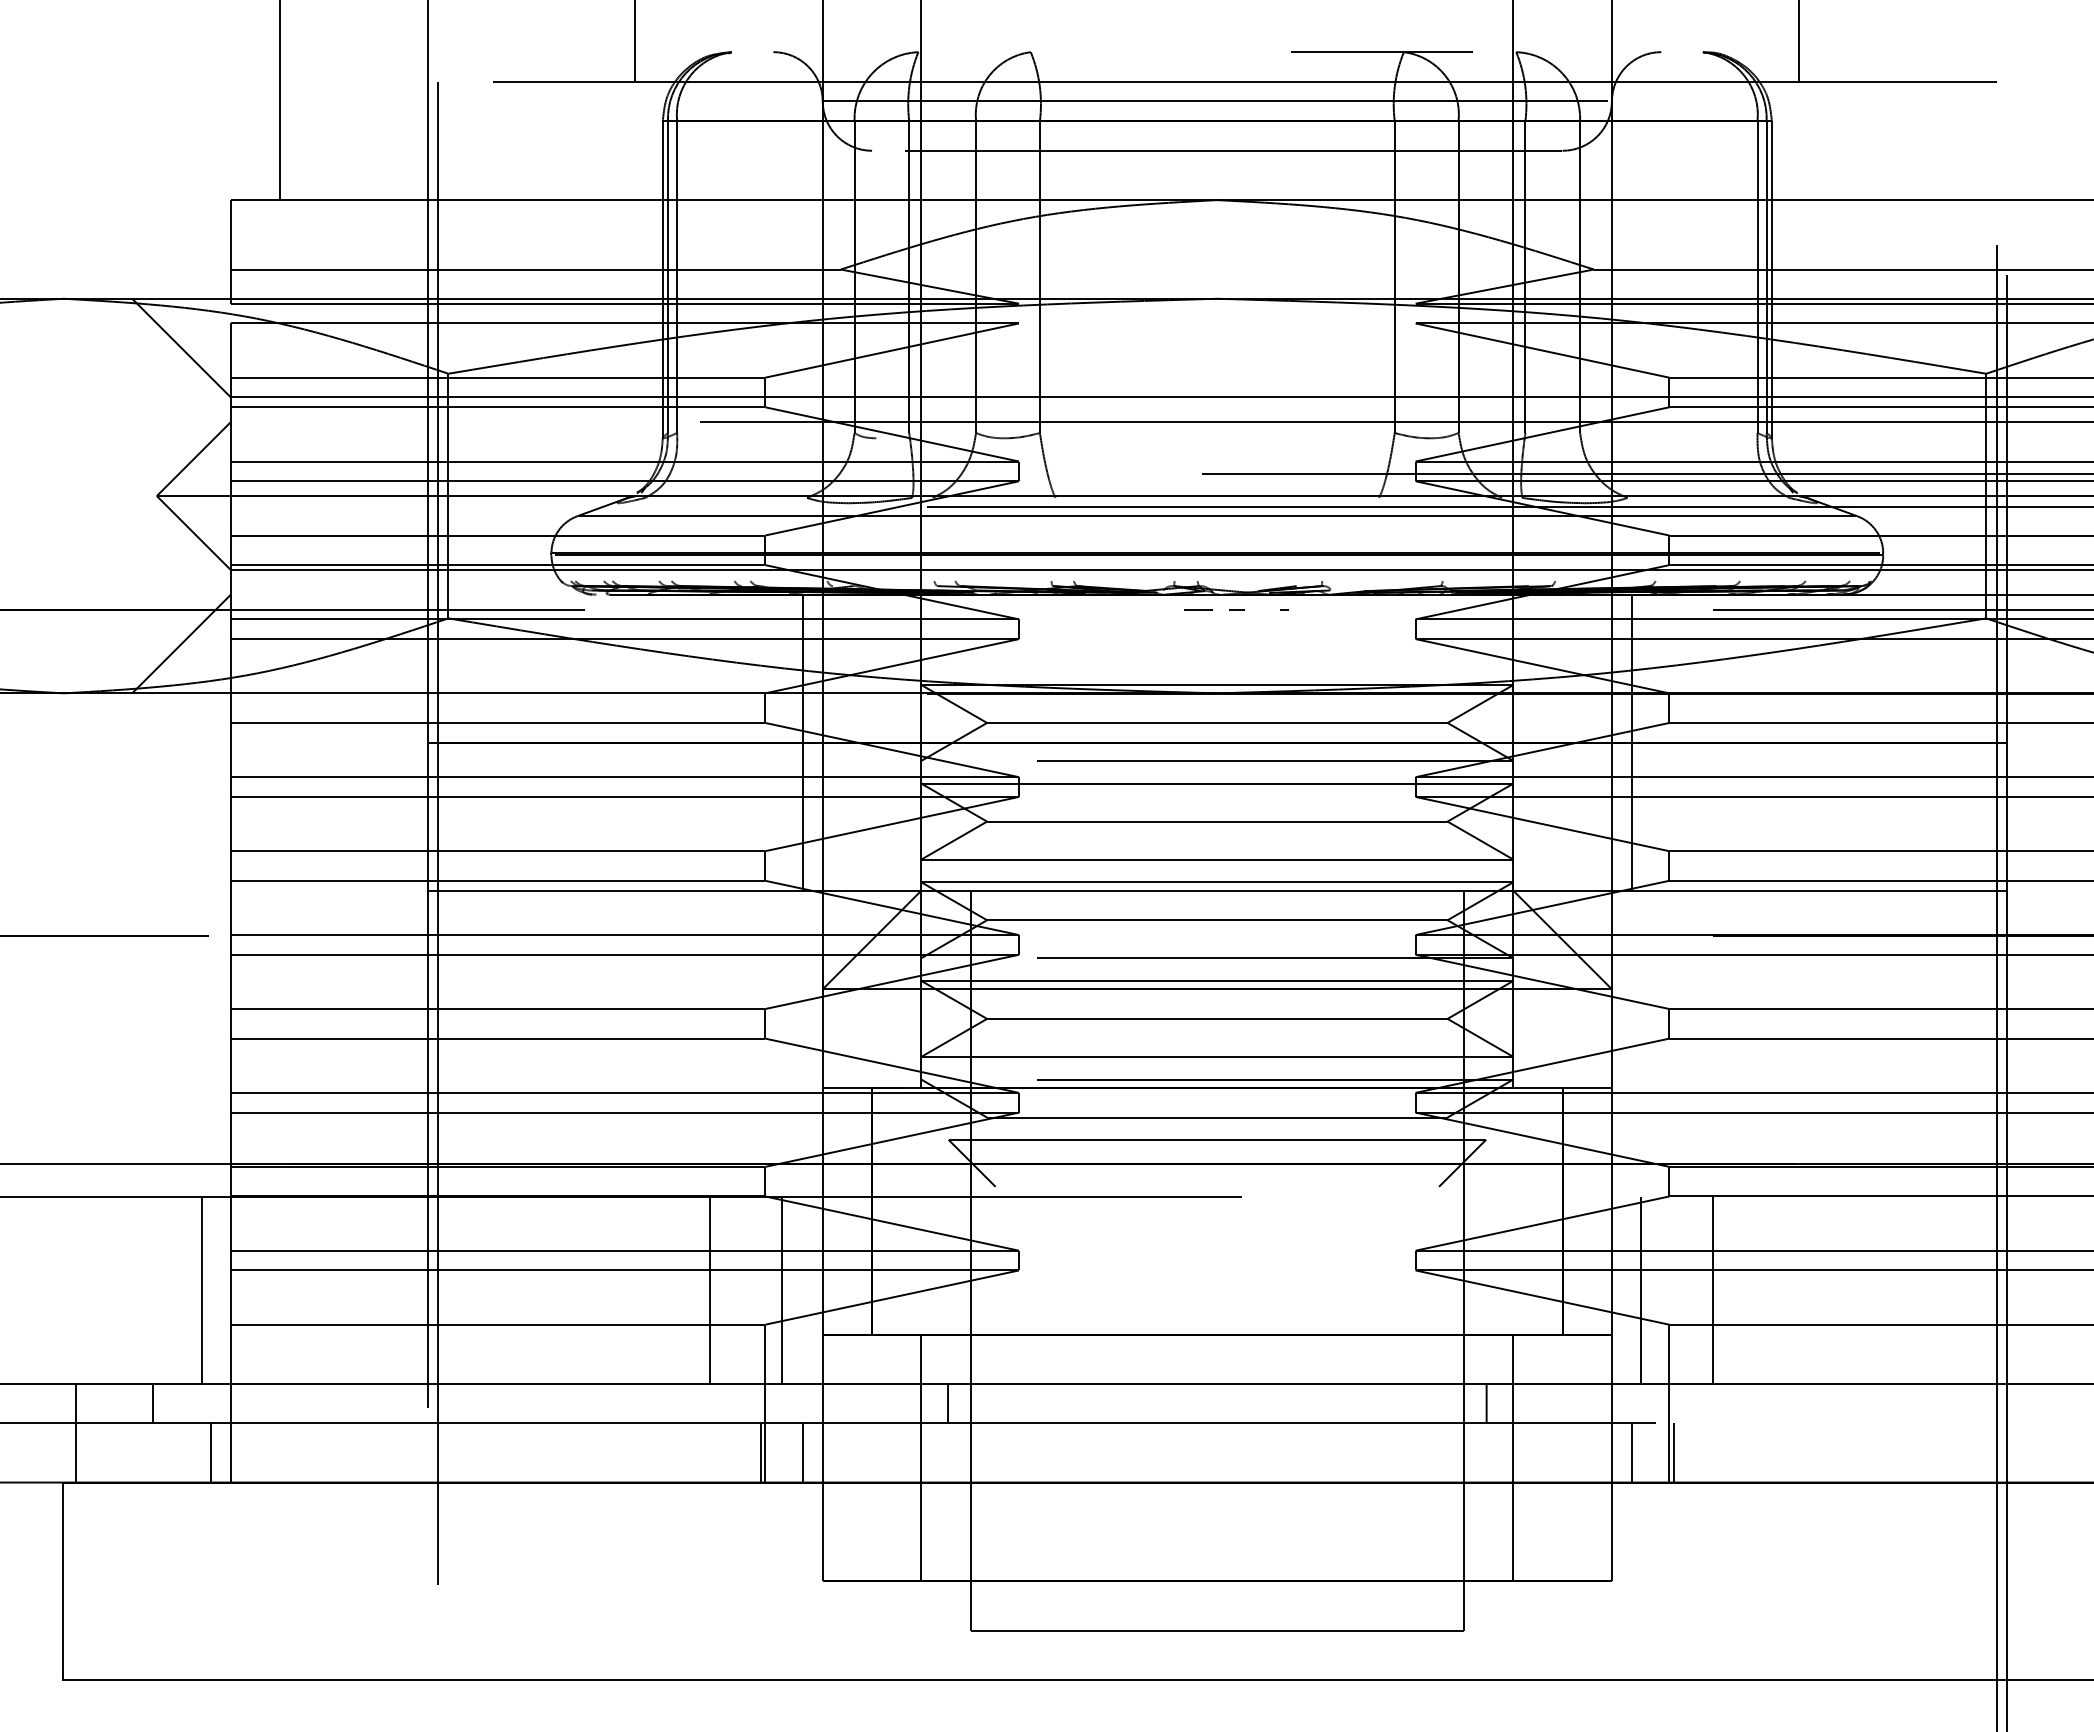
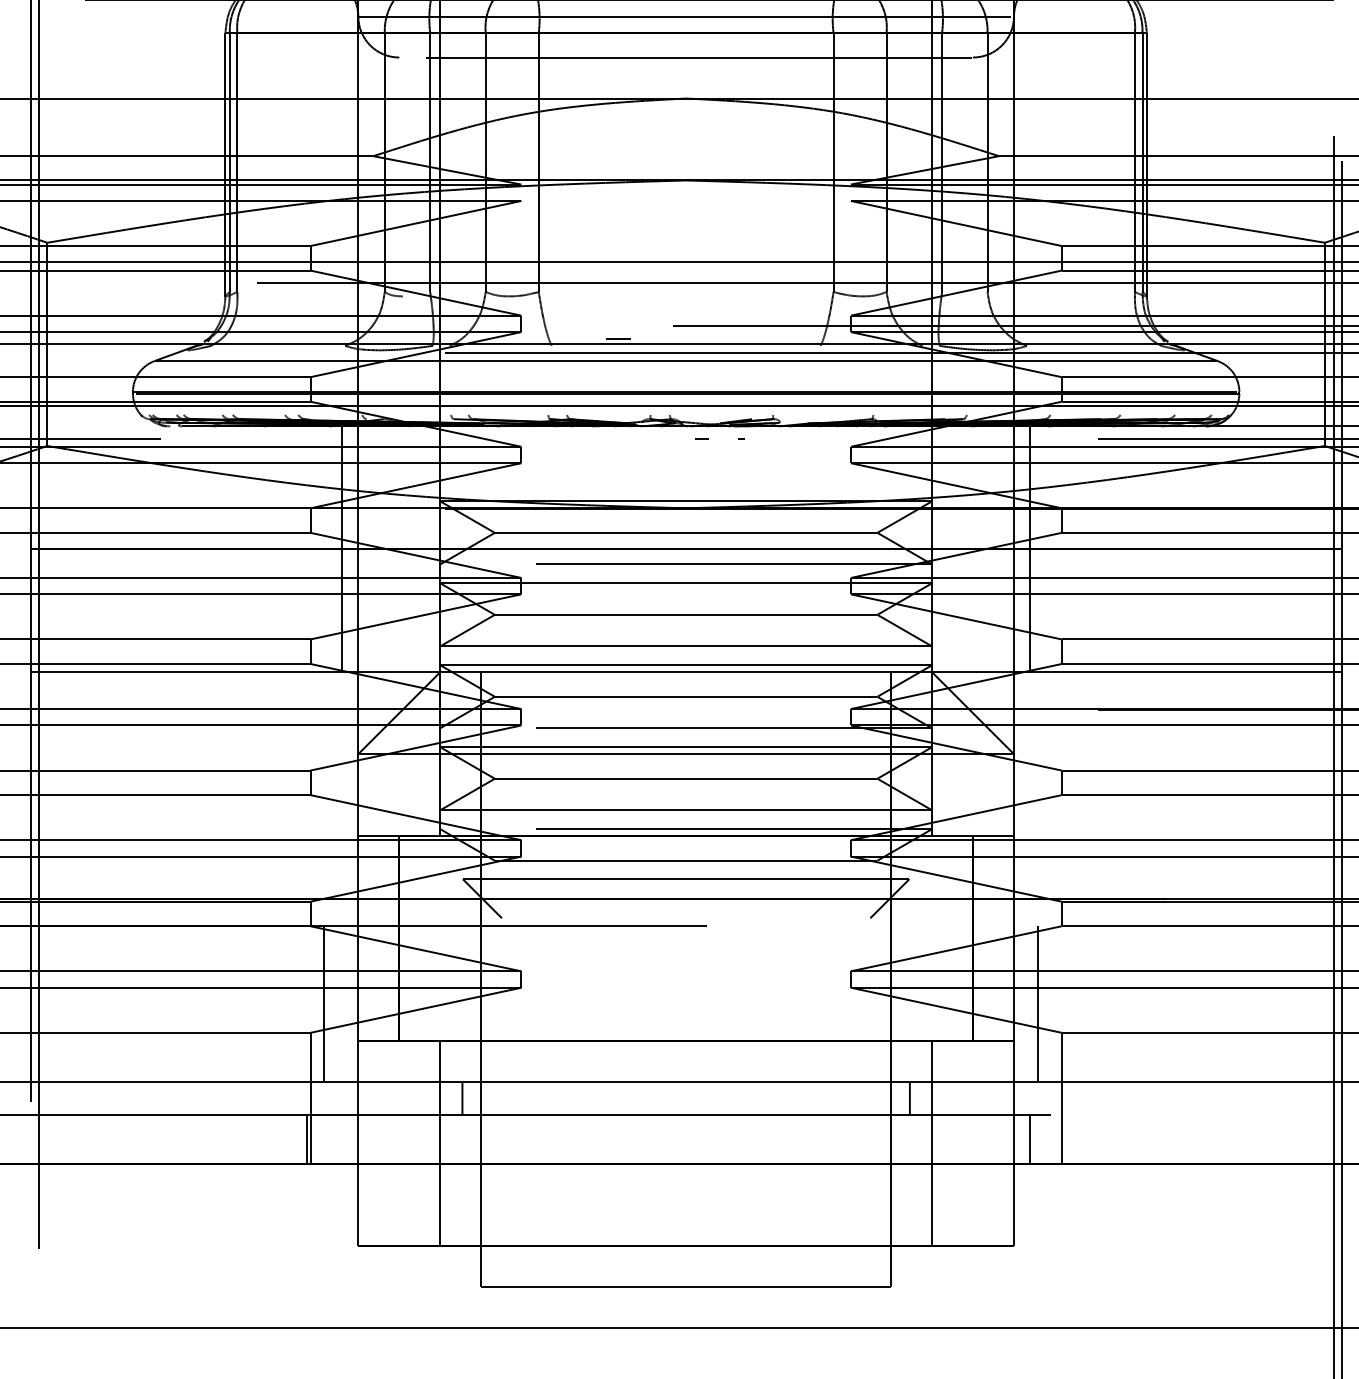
line: (1198, 609) -> (618, 338), moved
line: (709, 1289) -> (264, 1003), removed
line: (1713, 1289) -> (1098, 1003), removed
line: (803, 1452) -> (342, 1138), removed
line: (1673, 1452) -> (1065, 1138), removed

